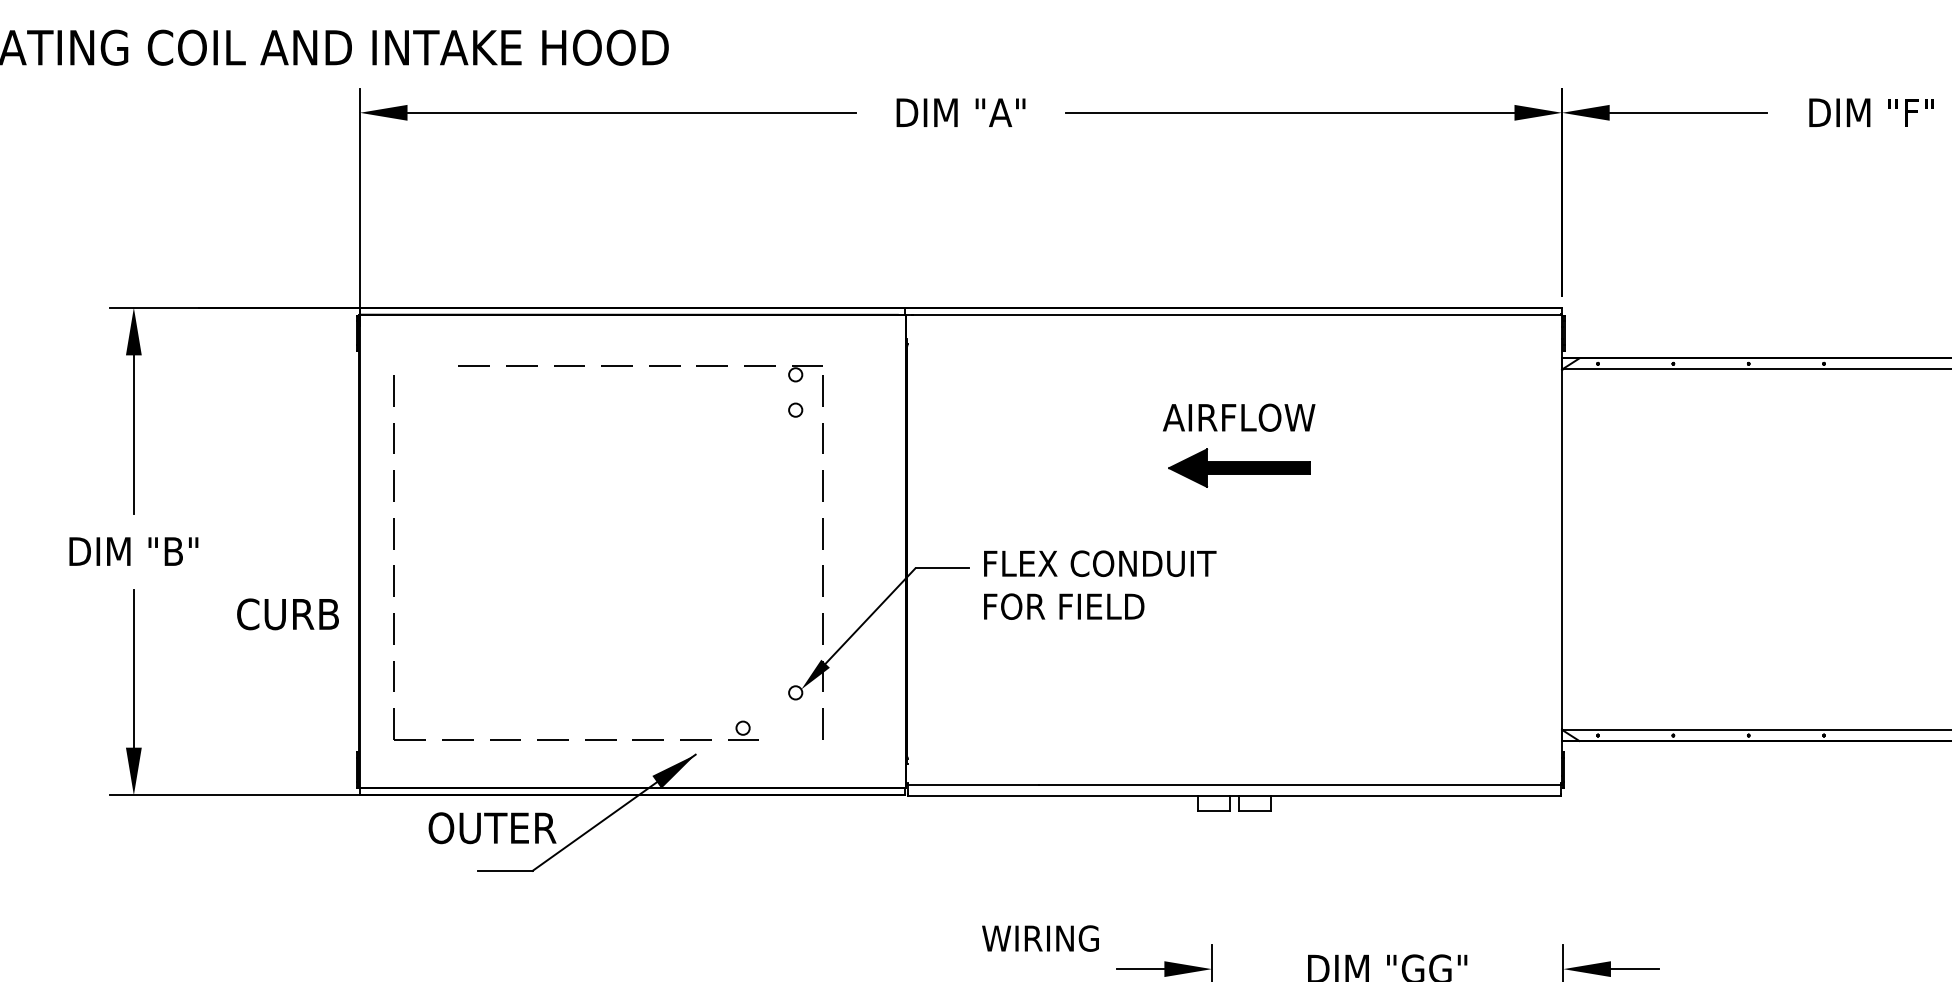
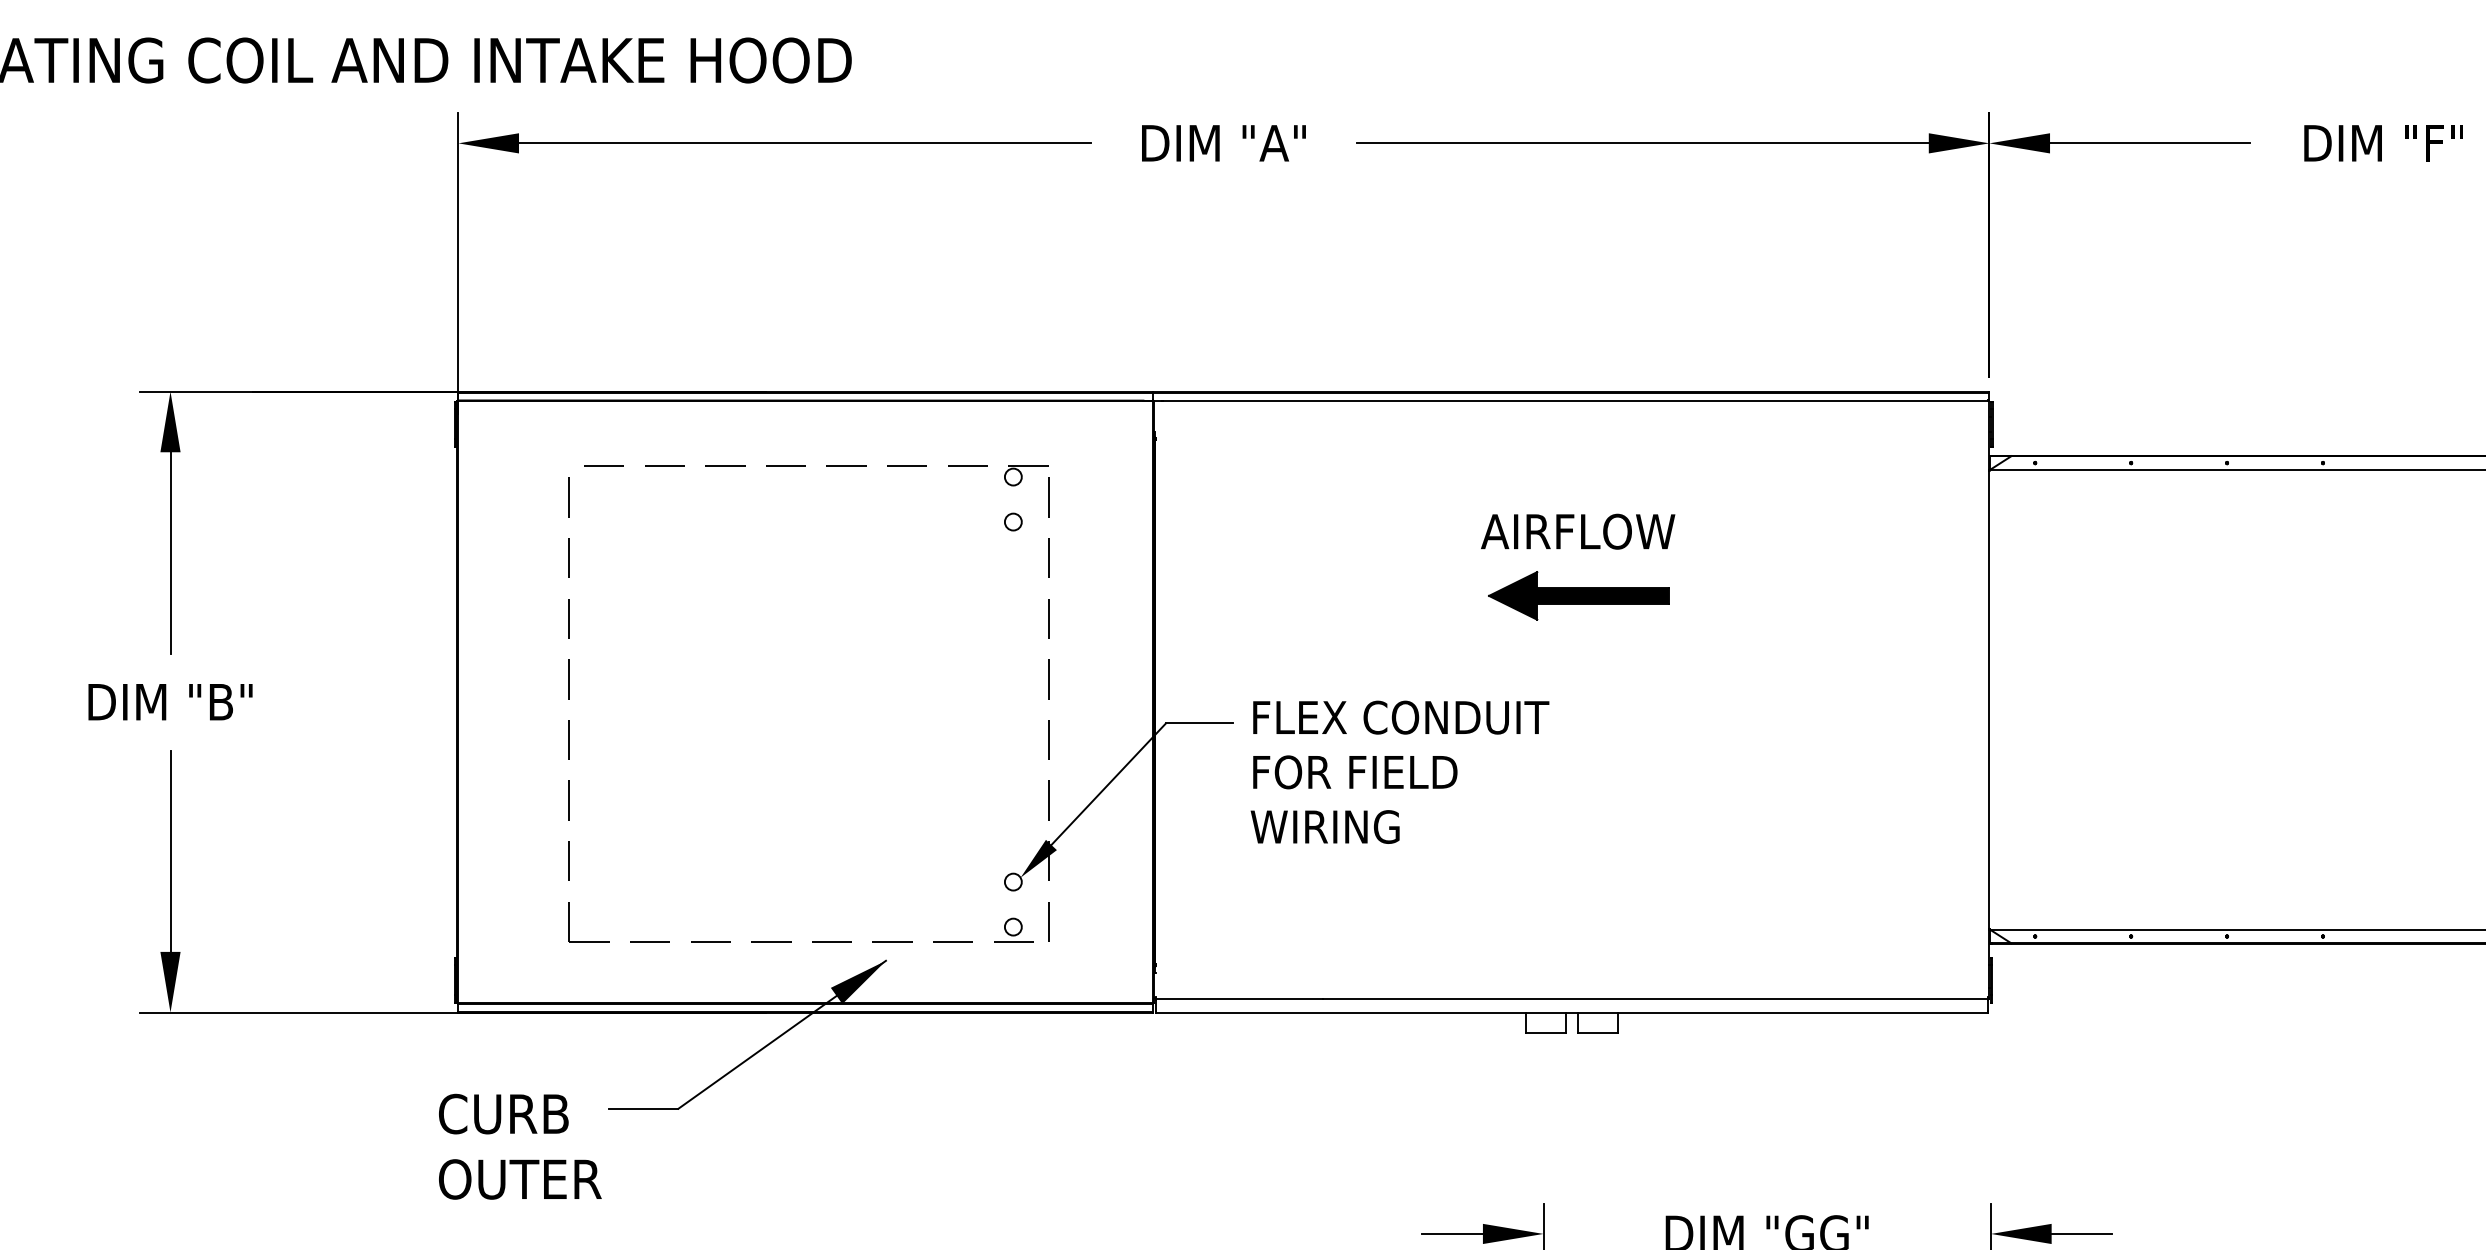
part: (394, 549) -> (569, 699), moved
text: (287, 613) -> (503, 1113), moved
text: (492, 828) -> (520, 1179), moved
text: (1039, 938) -> (1324, 826), moved

